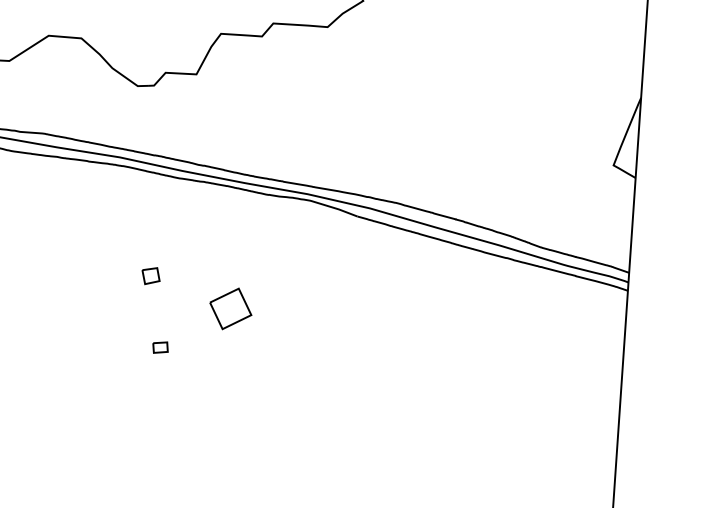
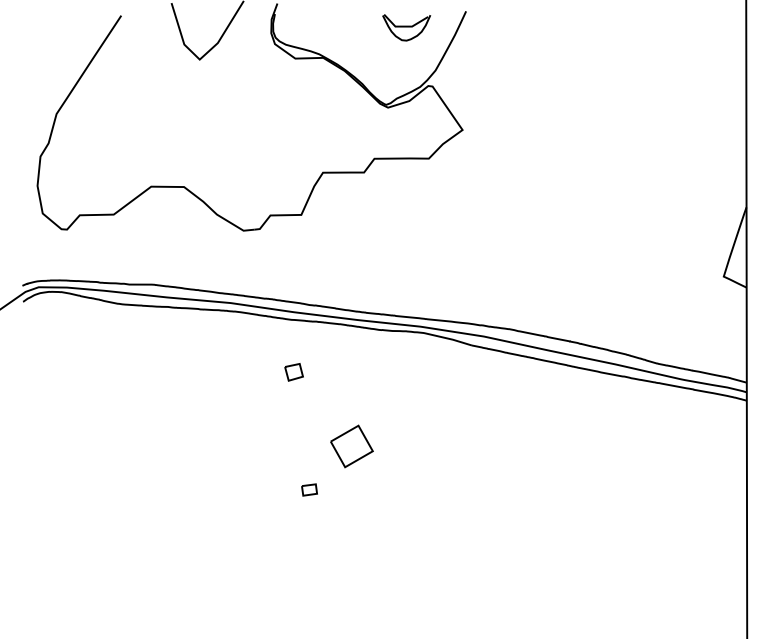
part: (150, 276) -> (293, 372), moved
part: (160, 347) -> (309, 489), moved

